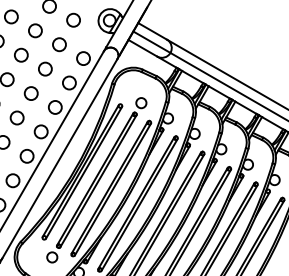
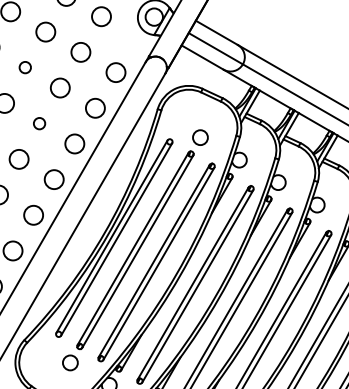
circle: (21, 54) -> (25, 66), size x0.6
circle: (30, 93) -> (38, 123), size x0.6

